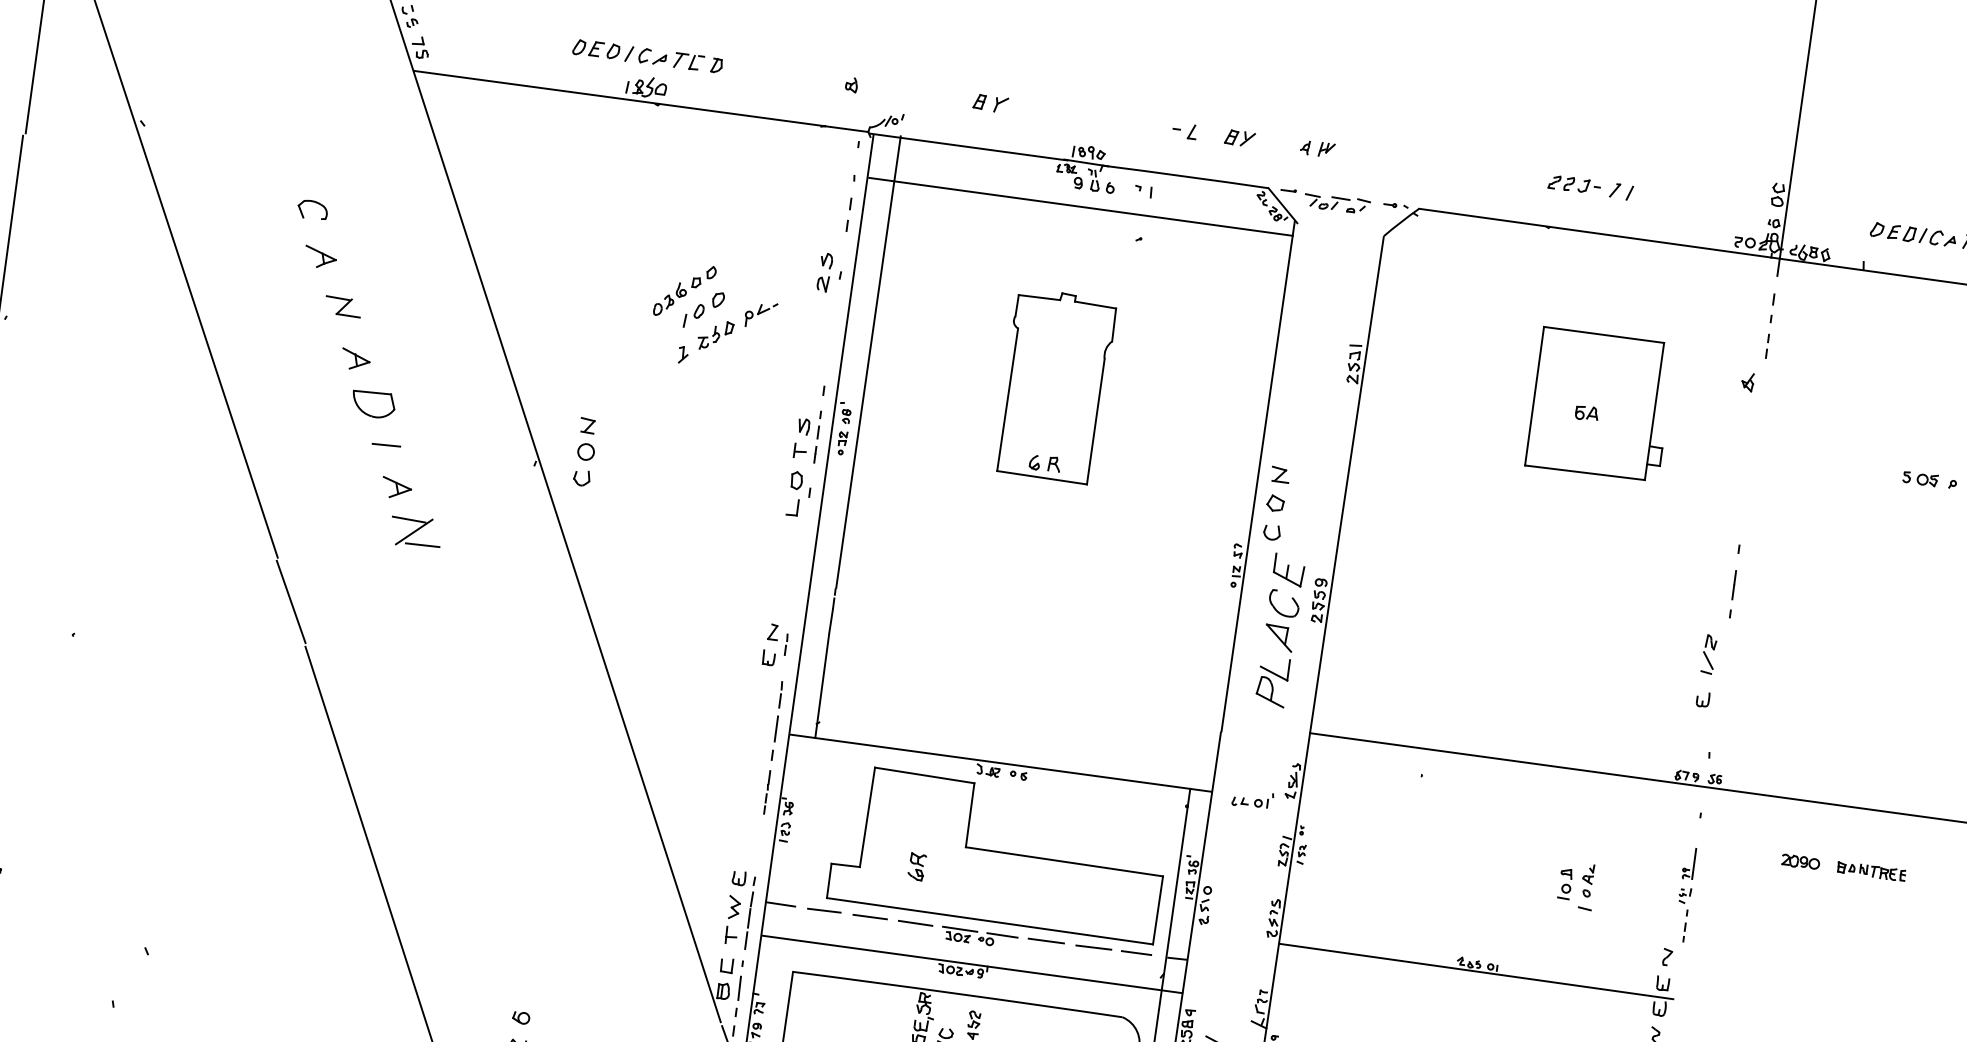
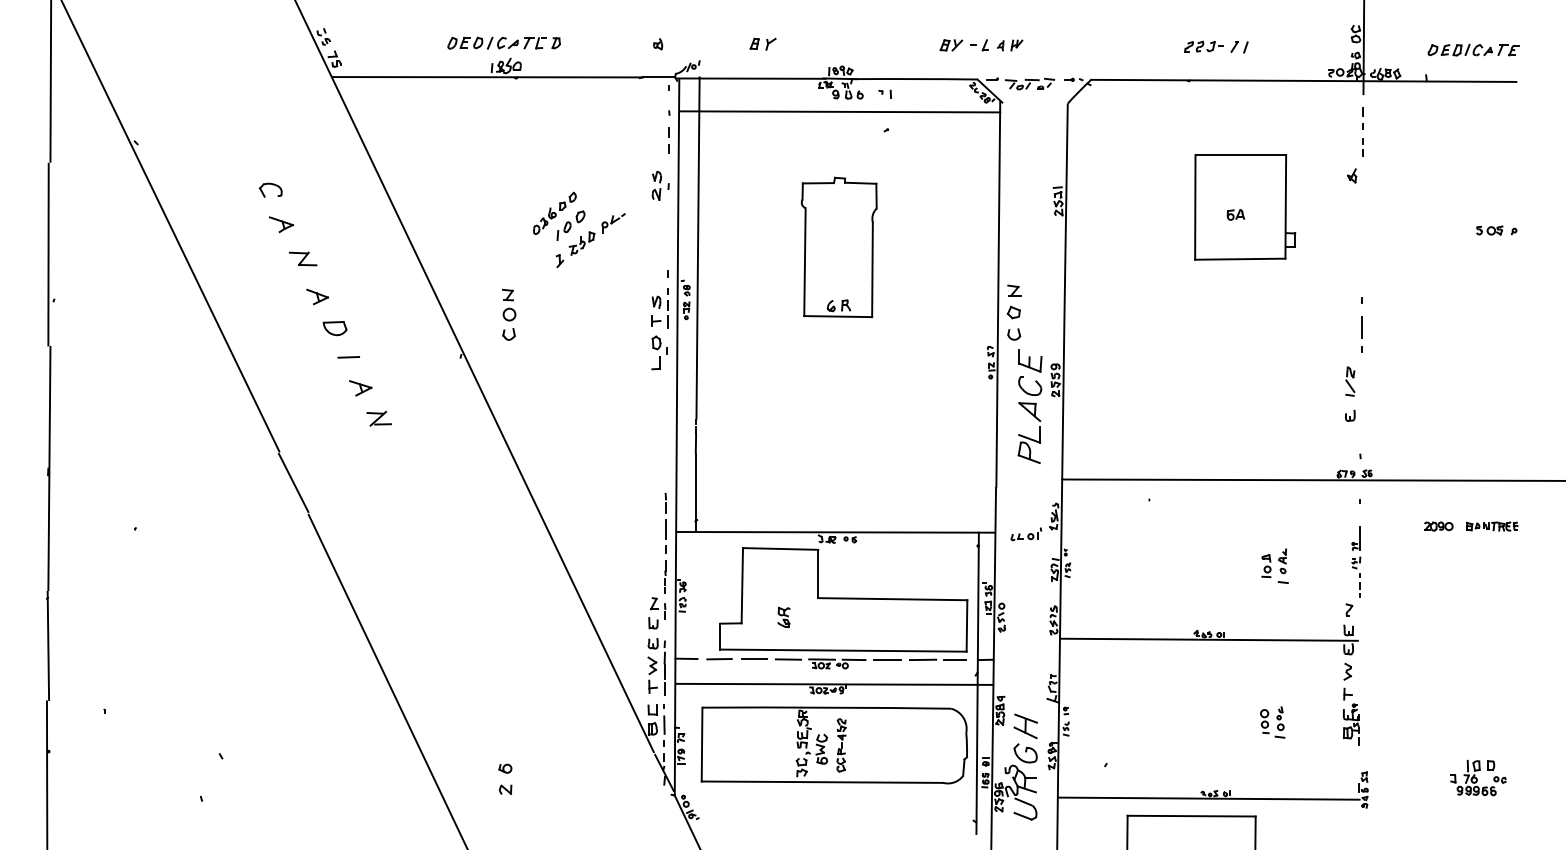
part: (1184, 131) -> (979, 45), moved
part: (372, 404) -> (334, 328), size x0.71
part: (586, 451) -> (509, 314), moved
part: (414, 531) -> (378, 418), size x0.62
part: (775, 645) -> (657, 613), moved

